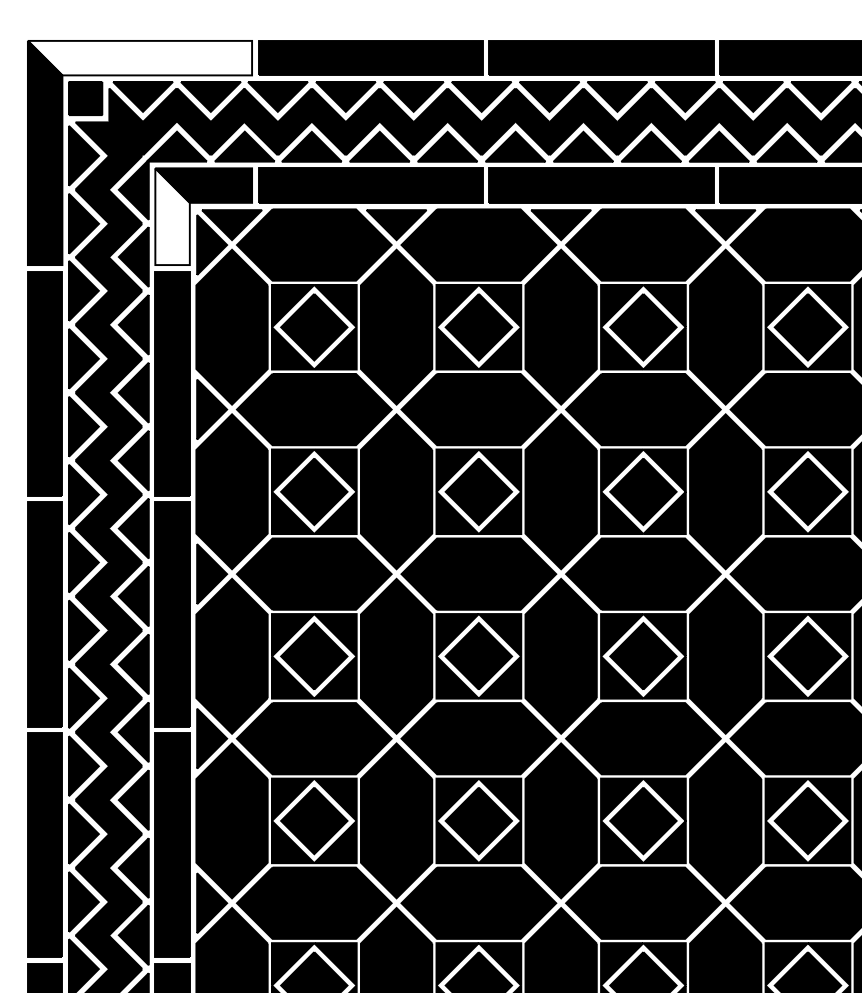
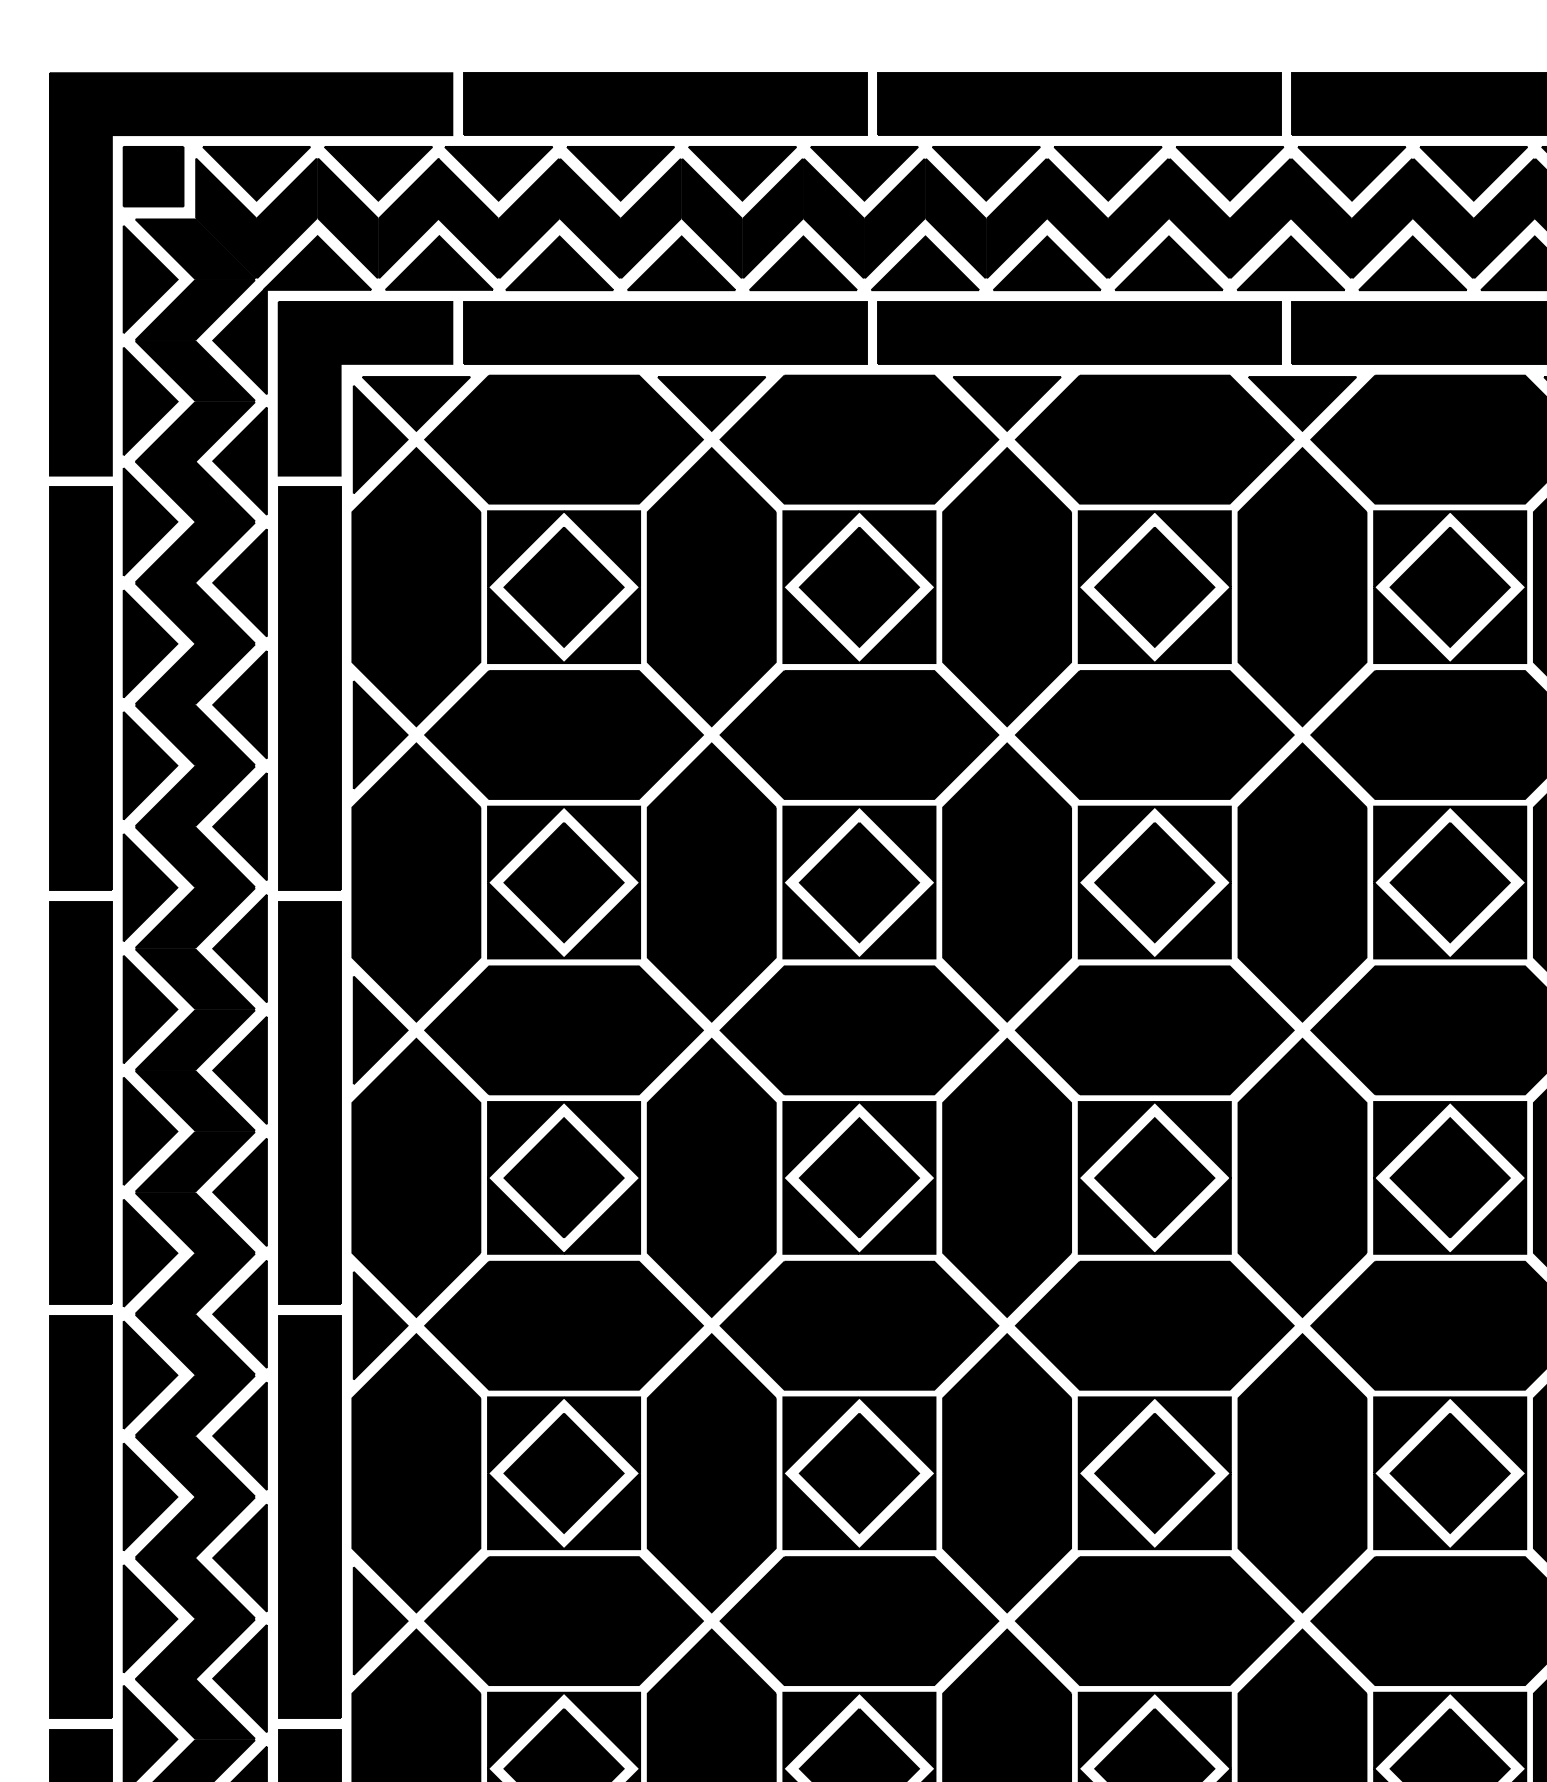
fill: (139, 57) -> (250, 102), added
fill: (172, 216) -> (309, 388), added

